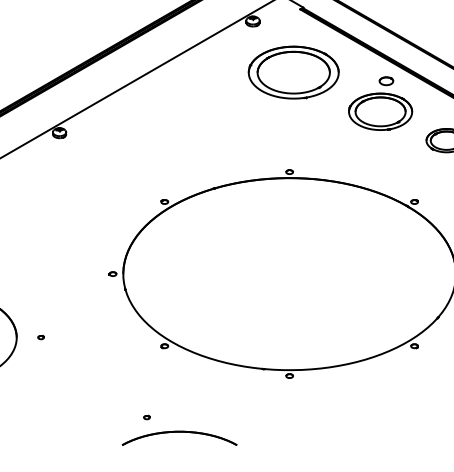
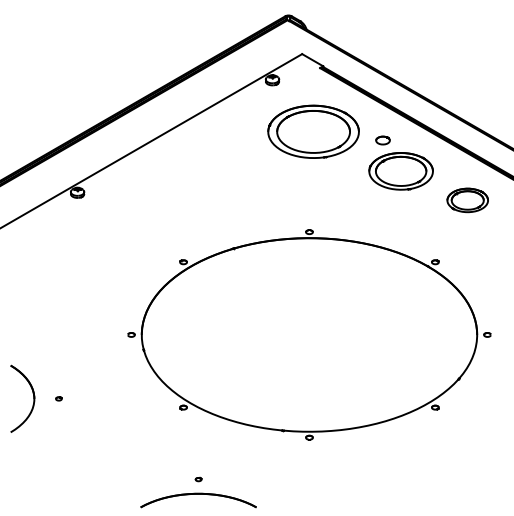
part: (385, 81) -> (382, 140), moved
part: (146, 417) -> (198, 479), moved

